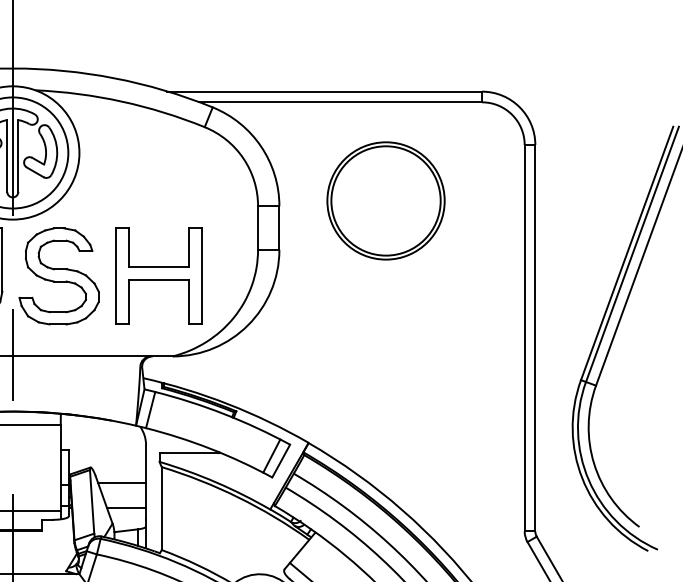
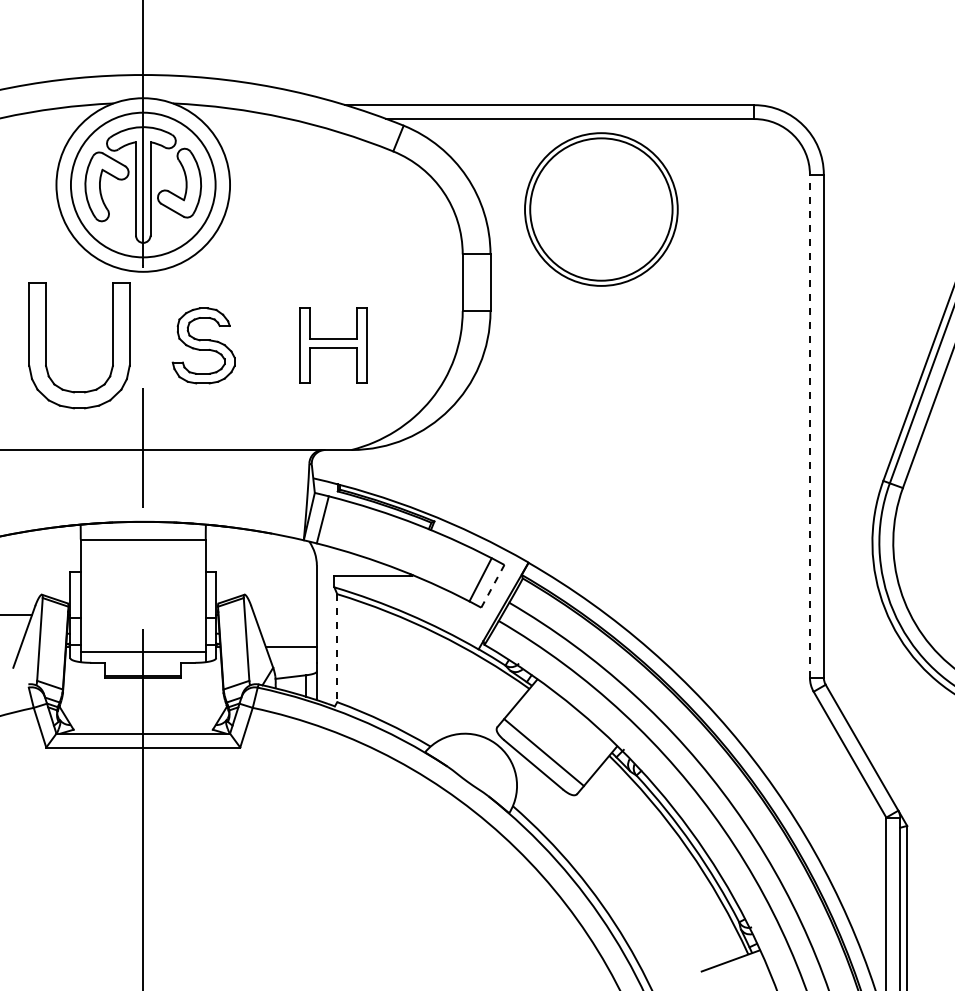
part: (386, 200) -> (601, 209), moved
part: (59, 276) -> (203, 345), size x0.6
part: (158, 276) -> (333, 345), size x0.6
line: (524, 338) -> (809, 426), solid -> dashed
line: (281, 460) -> (493, 585), solid -> dashed
line: (122, 482) -> (285, 614), removed
line: (161, 508) -> (337, 648), solid -> dashed

